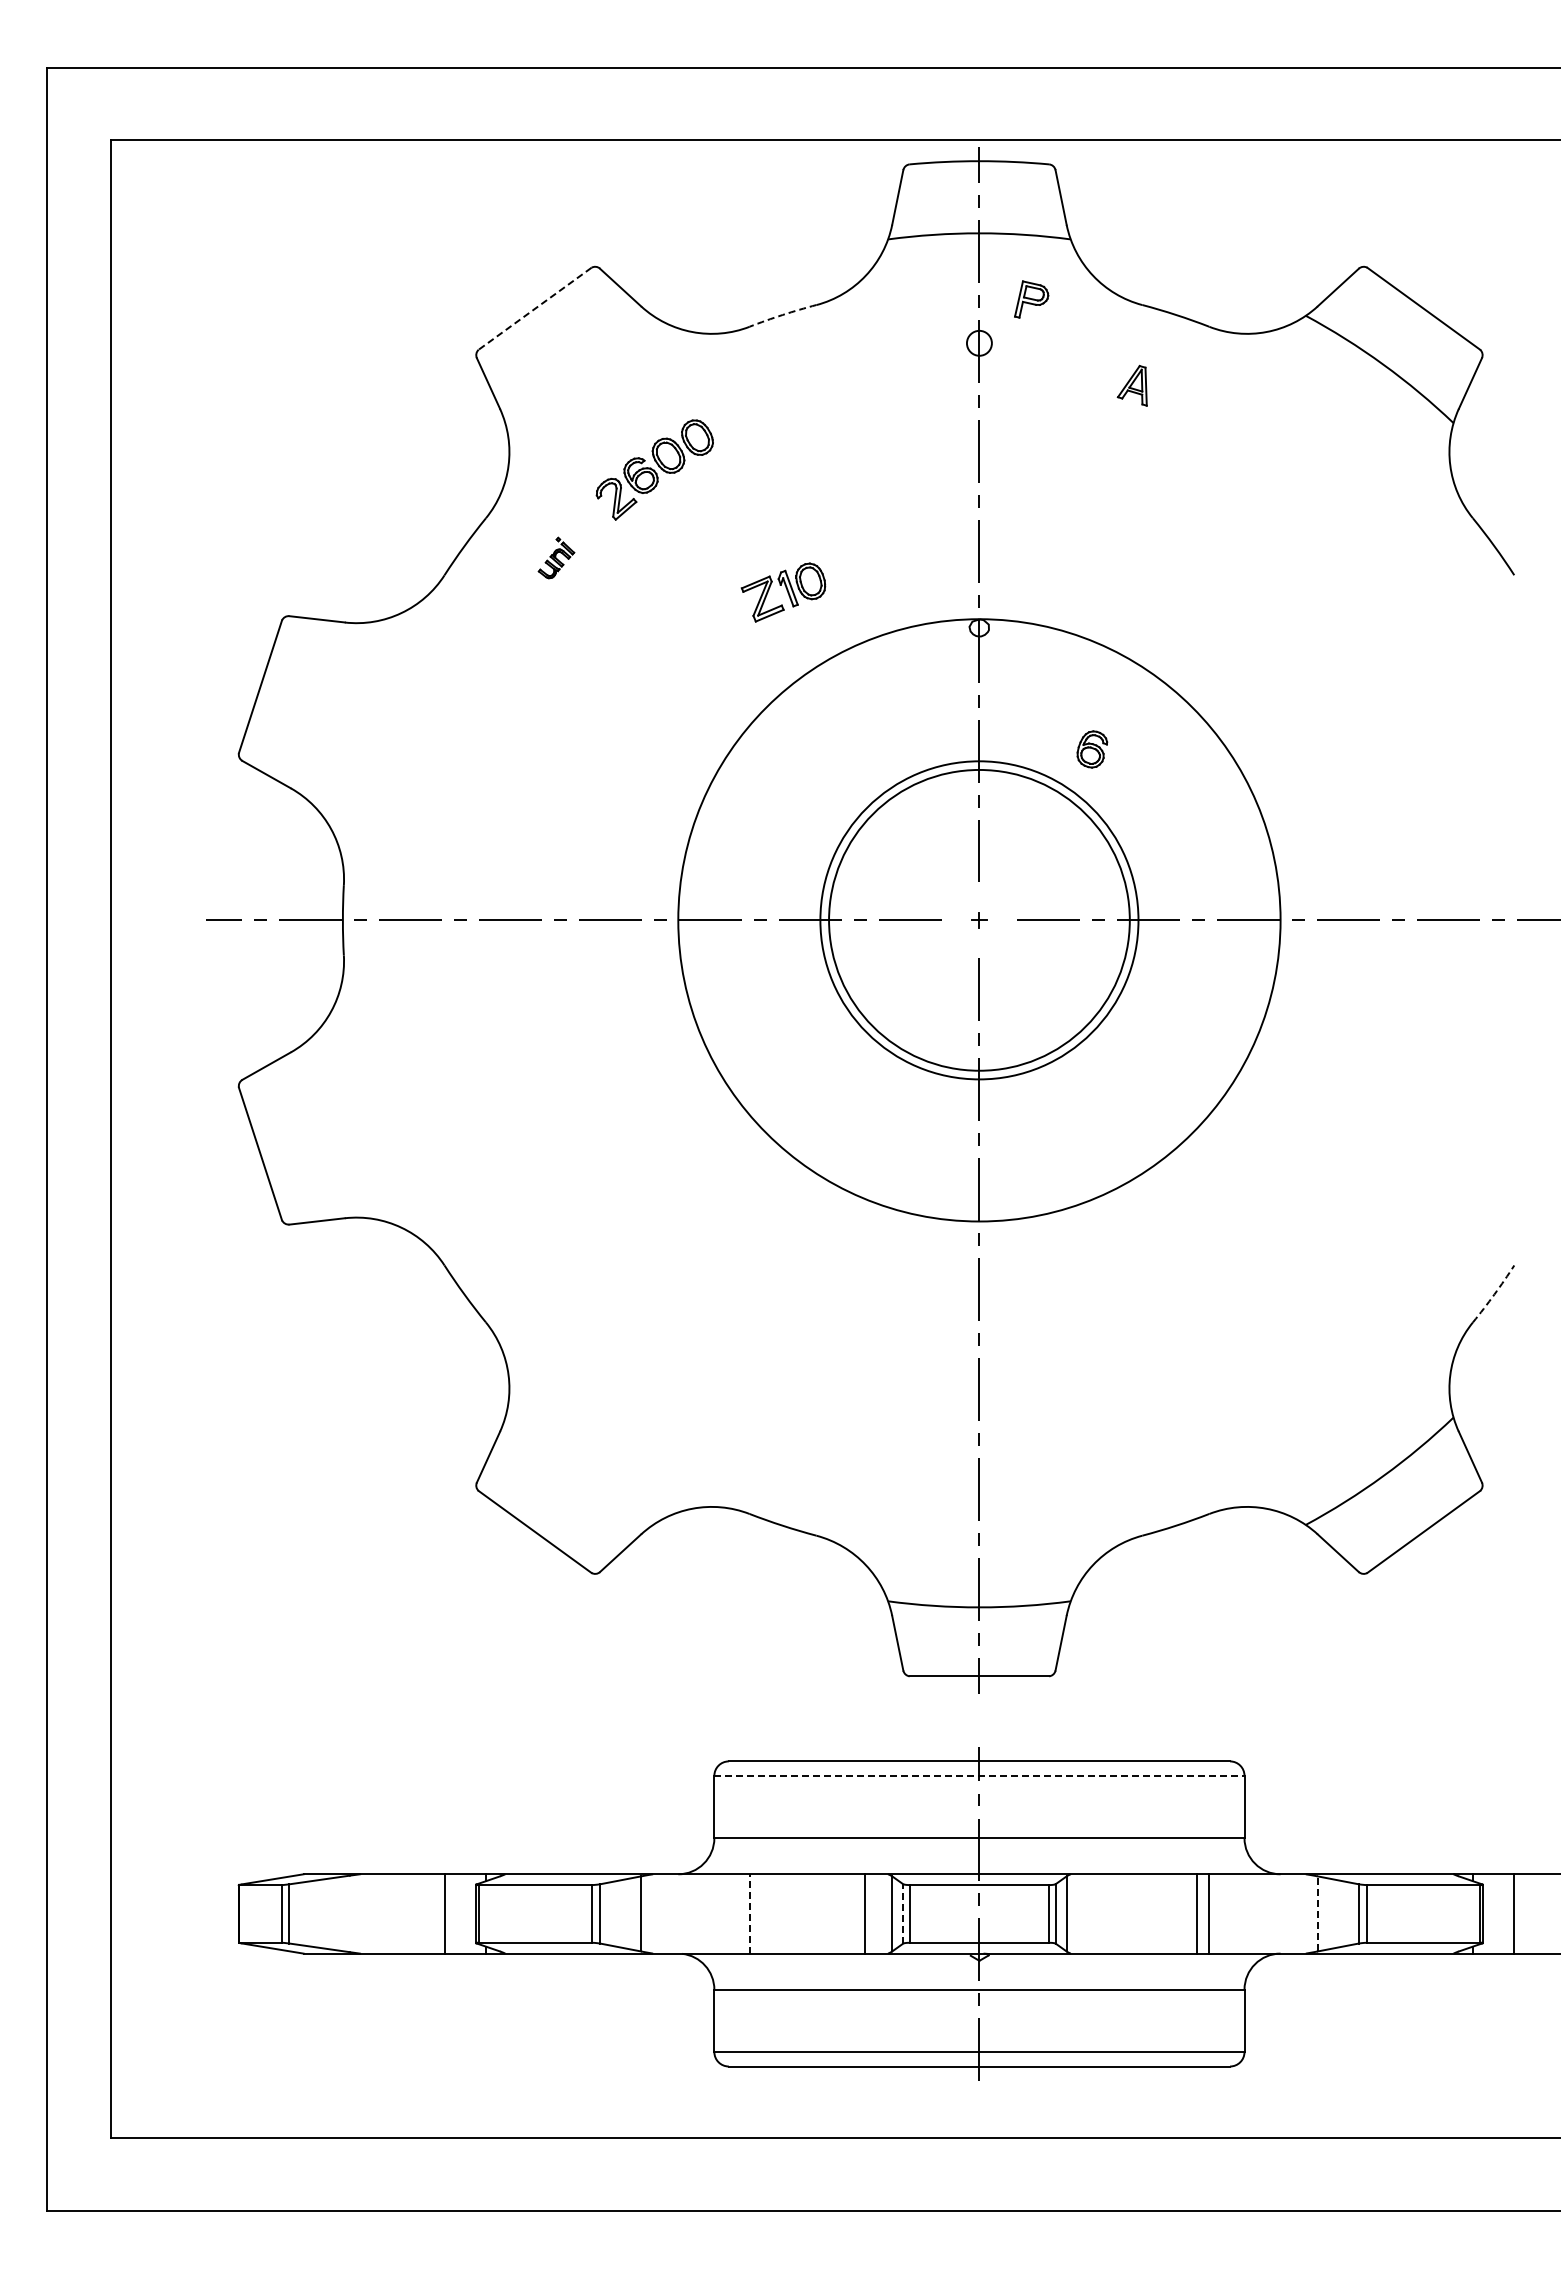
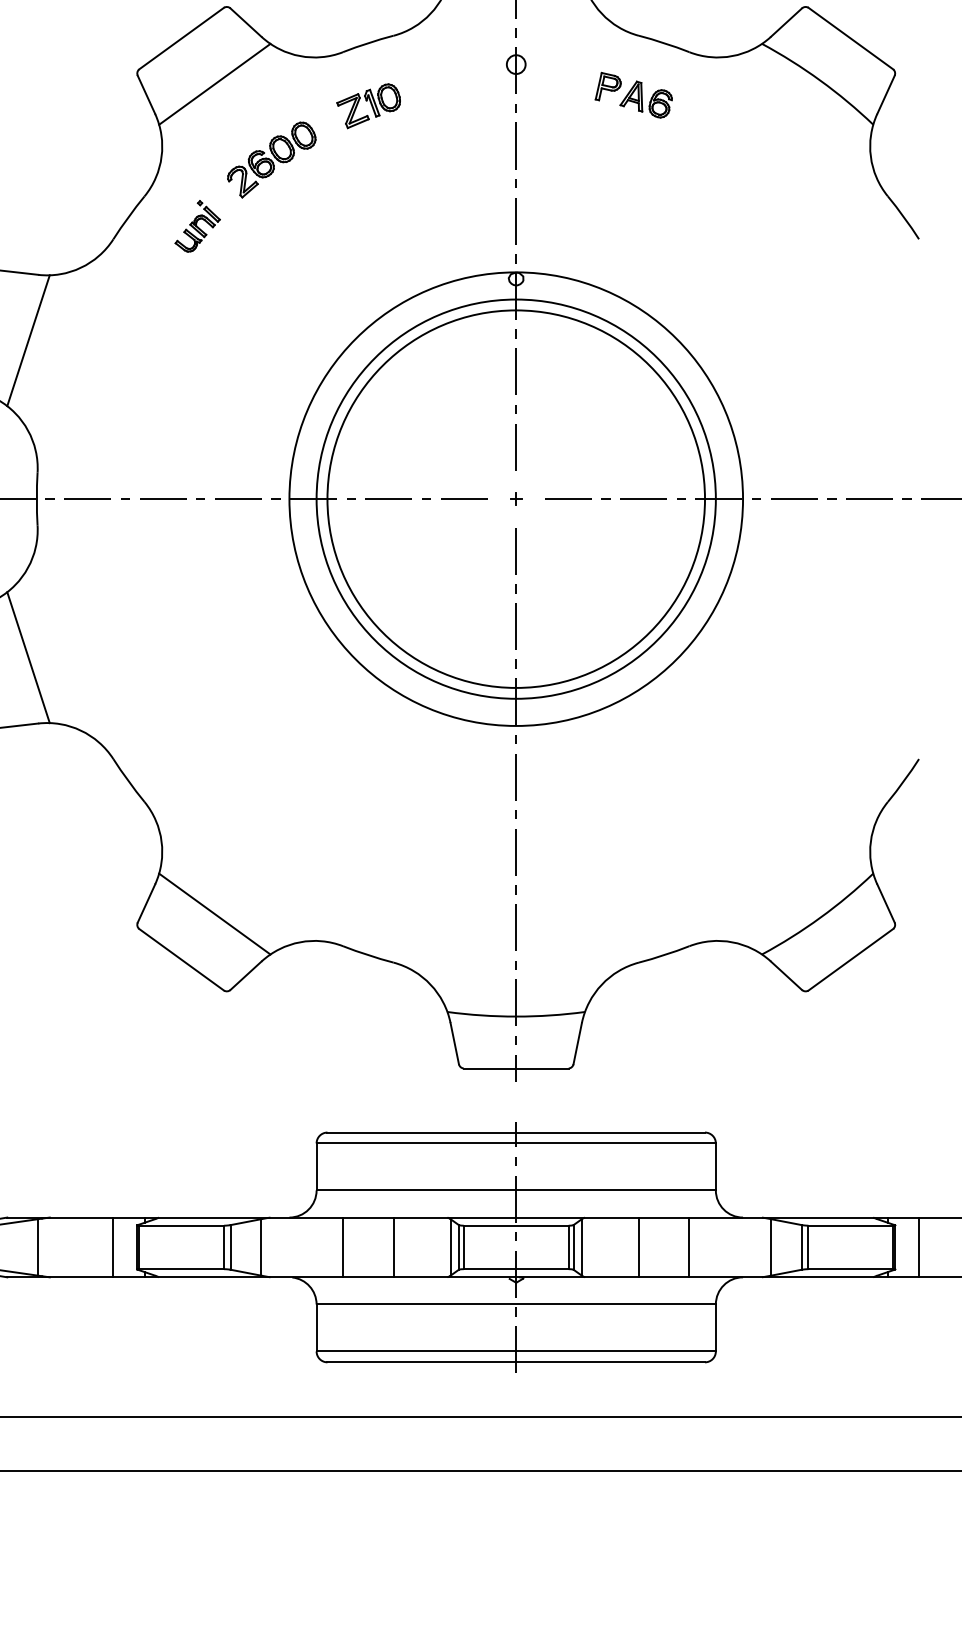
part: (1031, 299) -> (608, 86), moved
line: (535, 308) -> (181, 38), dashed -> solid
arc: (782, 314) -> (367, 42), dashed -> solid
line: (579, 369) -> (215, 84), added
part: (556, 557) -> (197, 225), size x1.67
part: (783, 592) -> (368, 106), moved
line: (331, 709) -> (28, 340), added
part: (1092, 749) -> (660, 103), moved
circle: (979, 920) -> (516, 499), size x1.67
circle: (979, 920) -> (516, 499), size x1.67
line: (331, 1130) -> (28, 657), added
arc: (1494, 1294) -> (904, 780), dashed -> solid
line: (579, 1470) -> (215, 913), added
line: (979, 1775) -> (516, 1143), dashed -> solid
line: (344, 1913) -> (38, 1247), added
line: (749, 1913) -> (343, 1247), dashed -> solid
line: (864, 1913) -> (393, 1247), moved
line: (903, 1913) -> (459, 1247), dashed -> solid
line: (1197, 1913) -> (639, 1247), moved
line: (1317, 1913) -> (770, 1247), dashed -> solid

